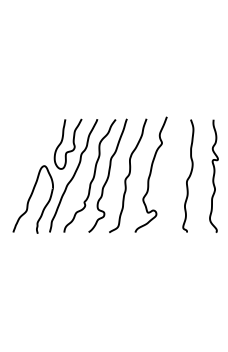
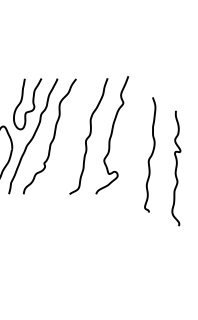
curve: (107, 175) -> (67, 136), removed
curve: (189, 175) -> (151, 154), moved
curve: (213, 175) -> (175, 167), moved

